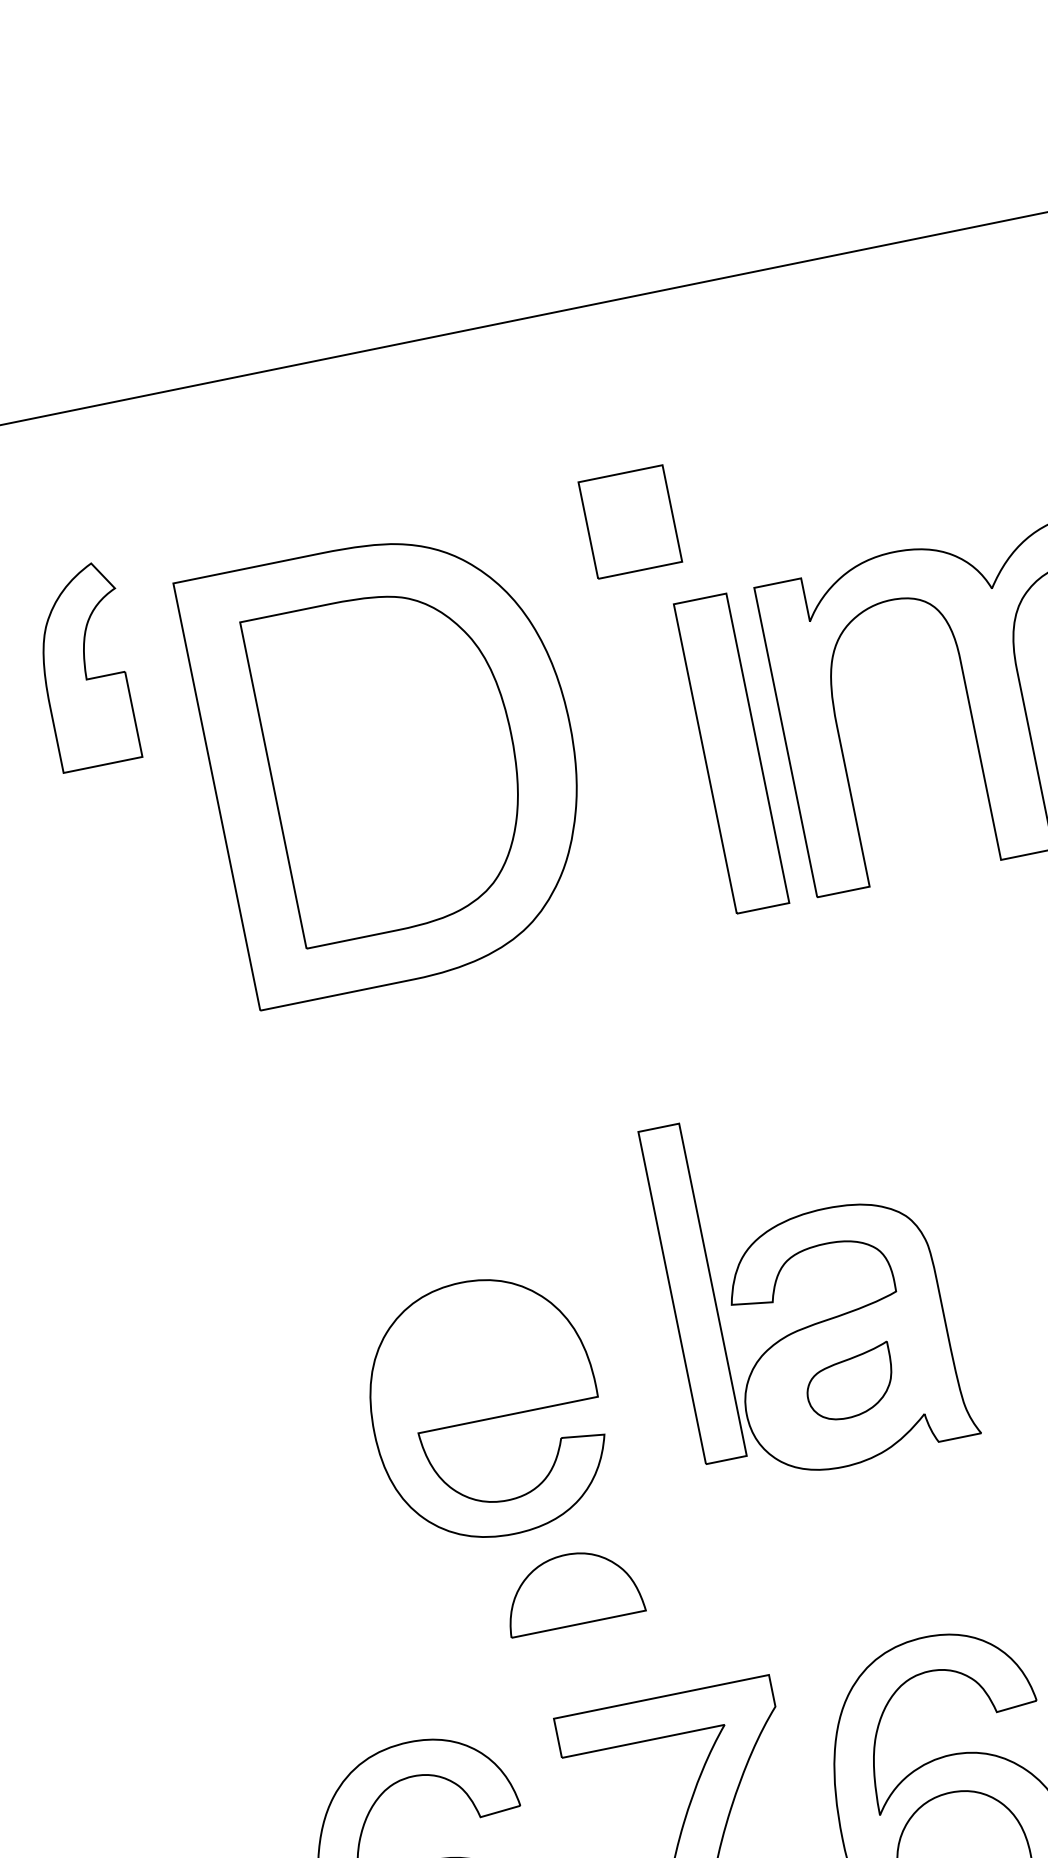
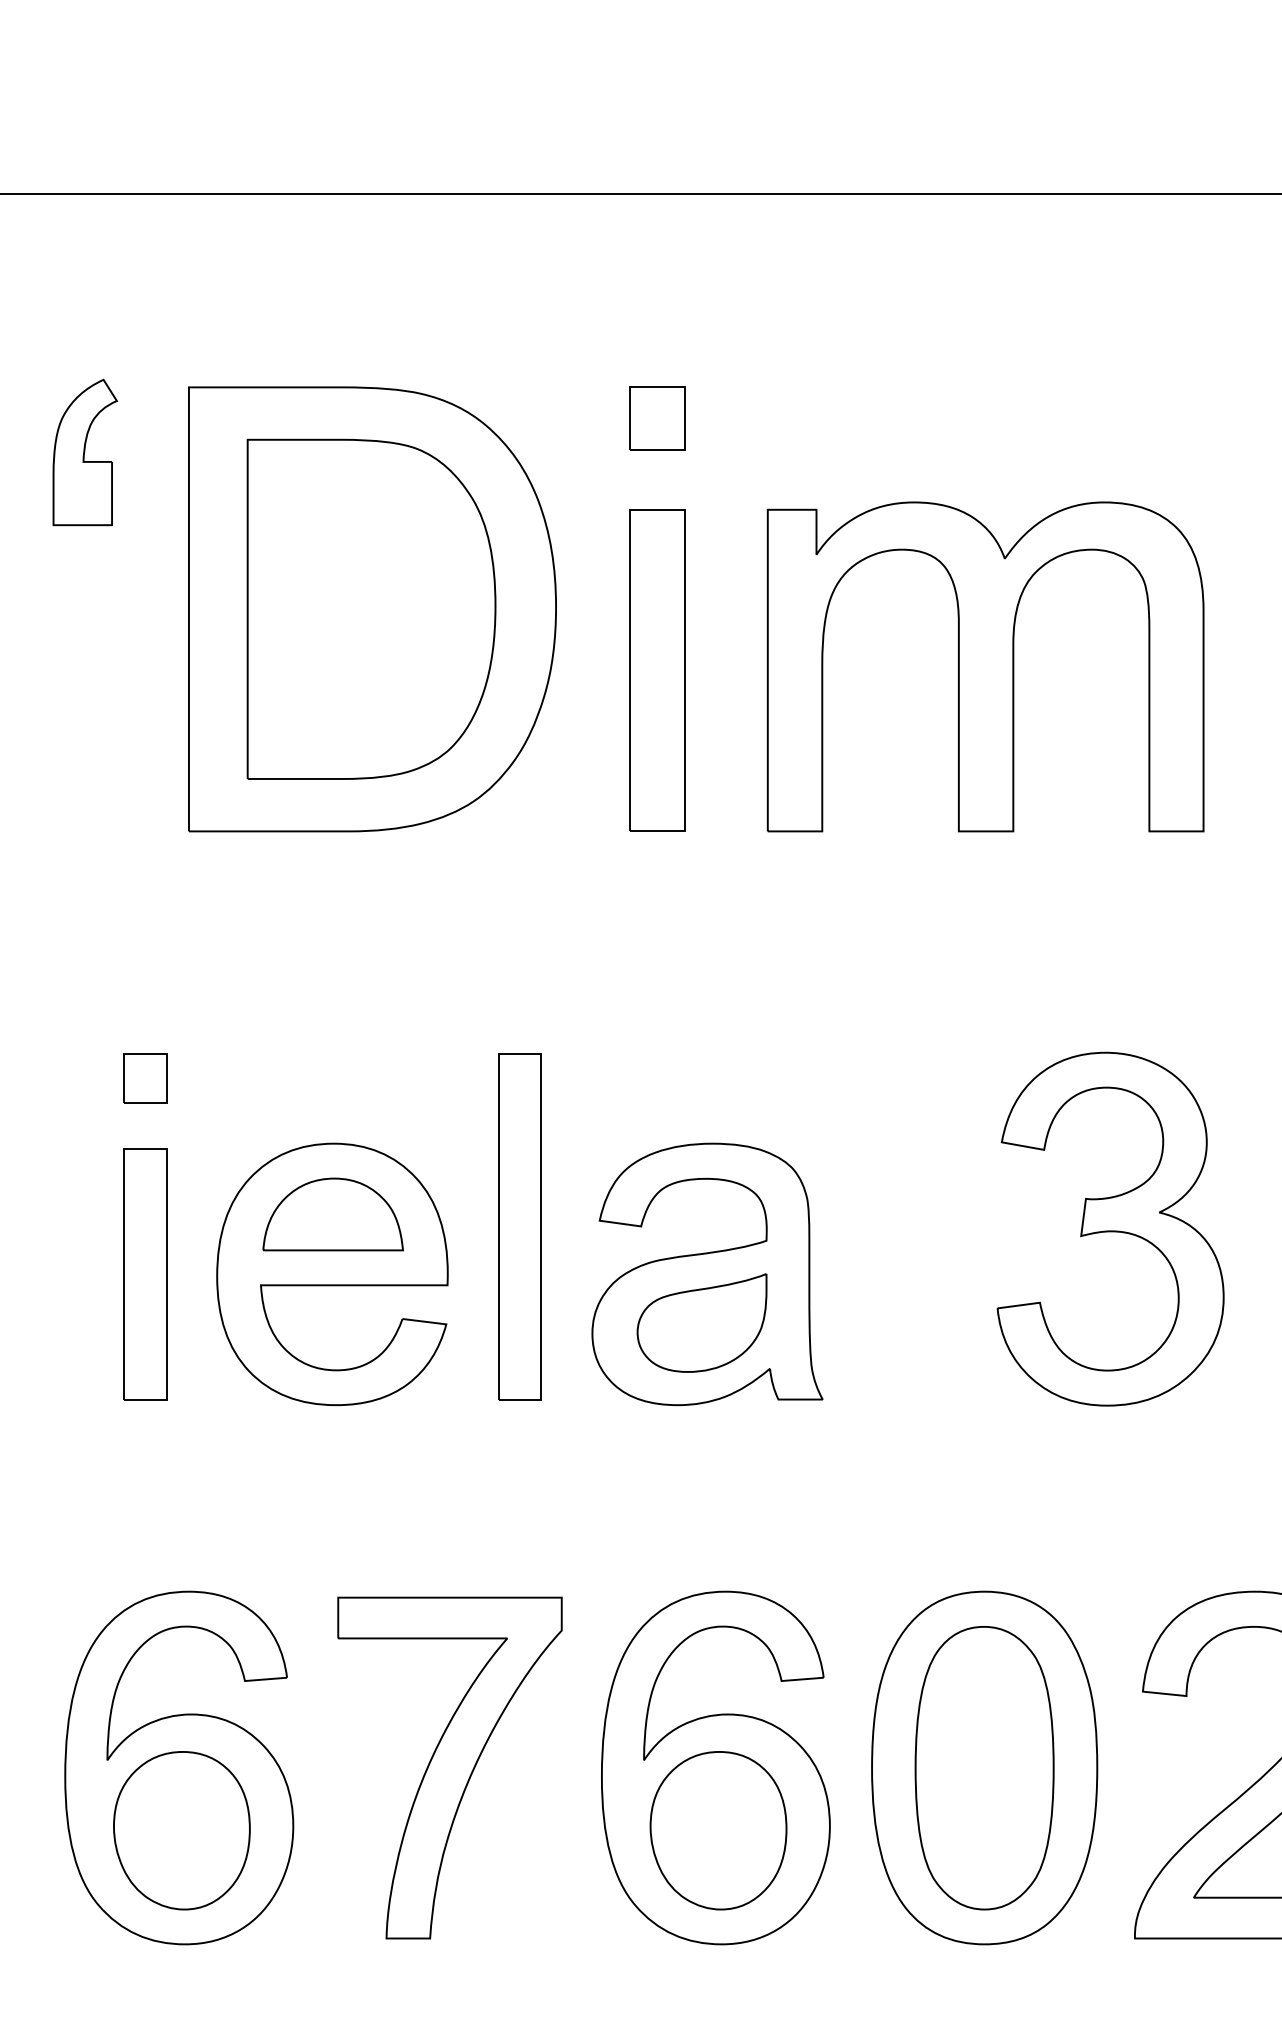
part: (630, 521) -> (657, 418), size x0.62
part: (85, 666) -> (84, 452), size x0.71
part: (731, 753) -> (657, 670), moved
part: (266, 1256) -> (145, 1078), added
part: (692, 1293) -> (519, 1226), moved
part: (849, 1382) -> (701, 1322), size x1.43
part: (305, 1445) -> (145, 1274), added
part: (571, 1589) -> (332, 1214), moved

